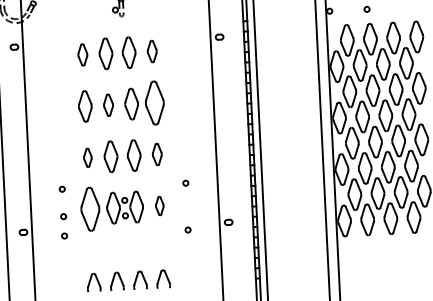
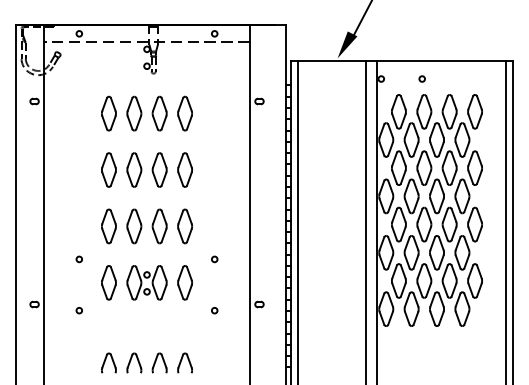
part: (151, 51) -> (184, 113), size x1.43
part: (82, 54) -> (108, 113), size x1.43
part: (154, 102) -> (184, 169), size x0.71
part: (108, 104) -> (134, 169), size x1.43
part: (156, 154) -> (184, 226), size x1.43
part: (87, 157) -> (108, 226), size x1.67
part: (159, 205) -> (184, 282), size x1.67
part: (89, 209) -> (108, 282), size x0.71
circle: (62, 216) -> (78, 289), removed

